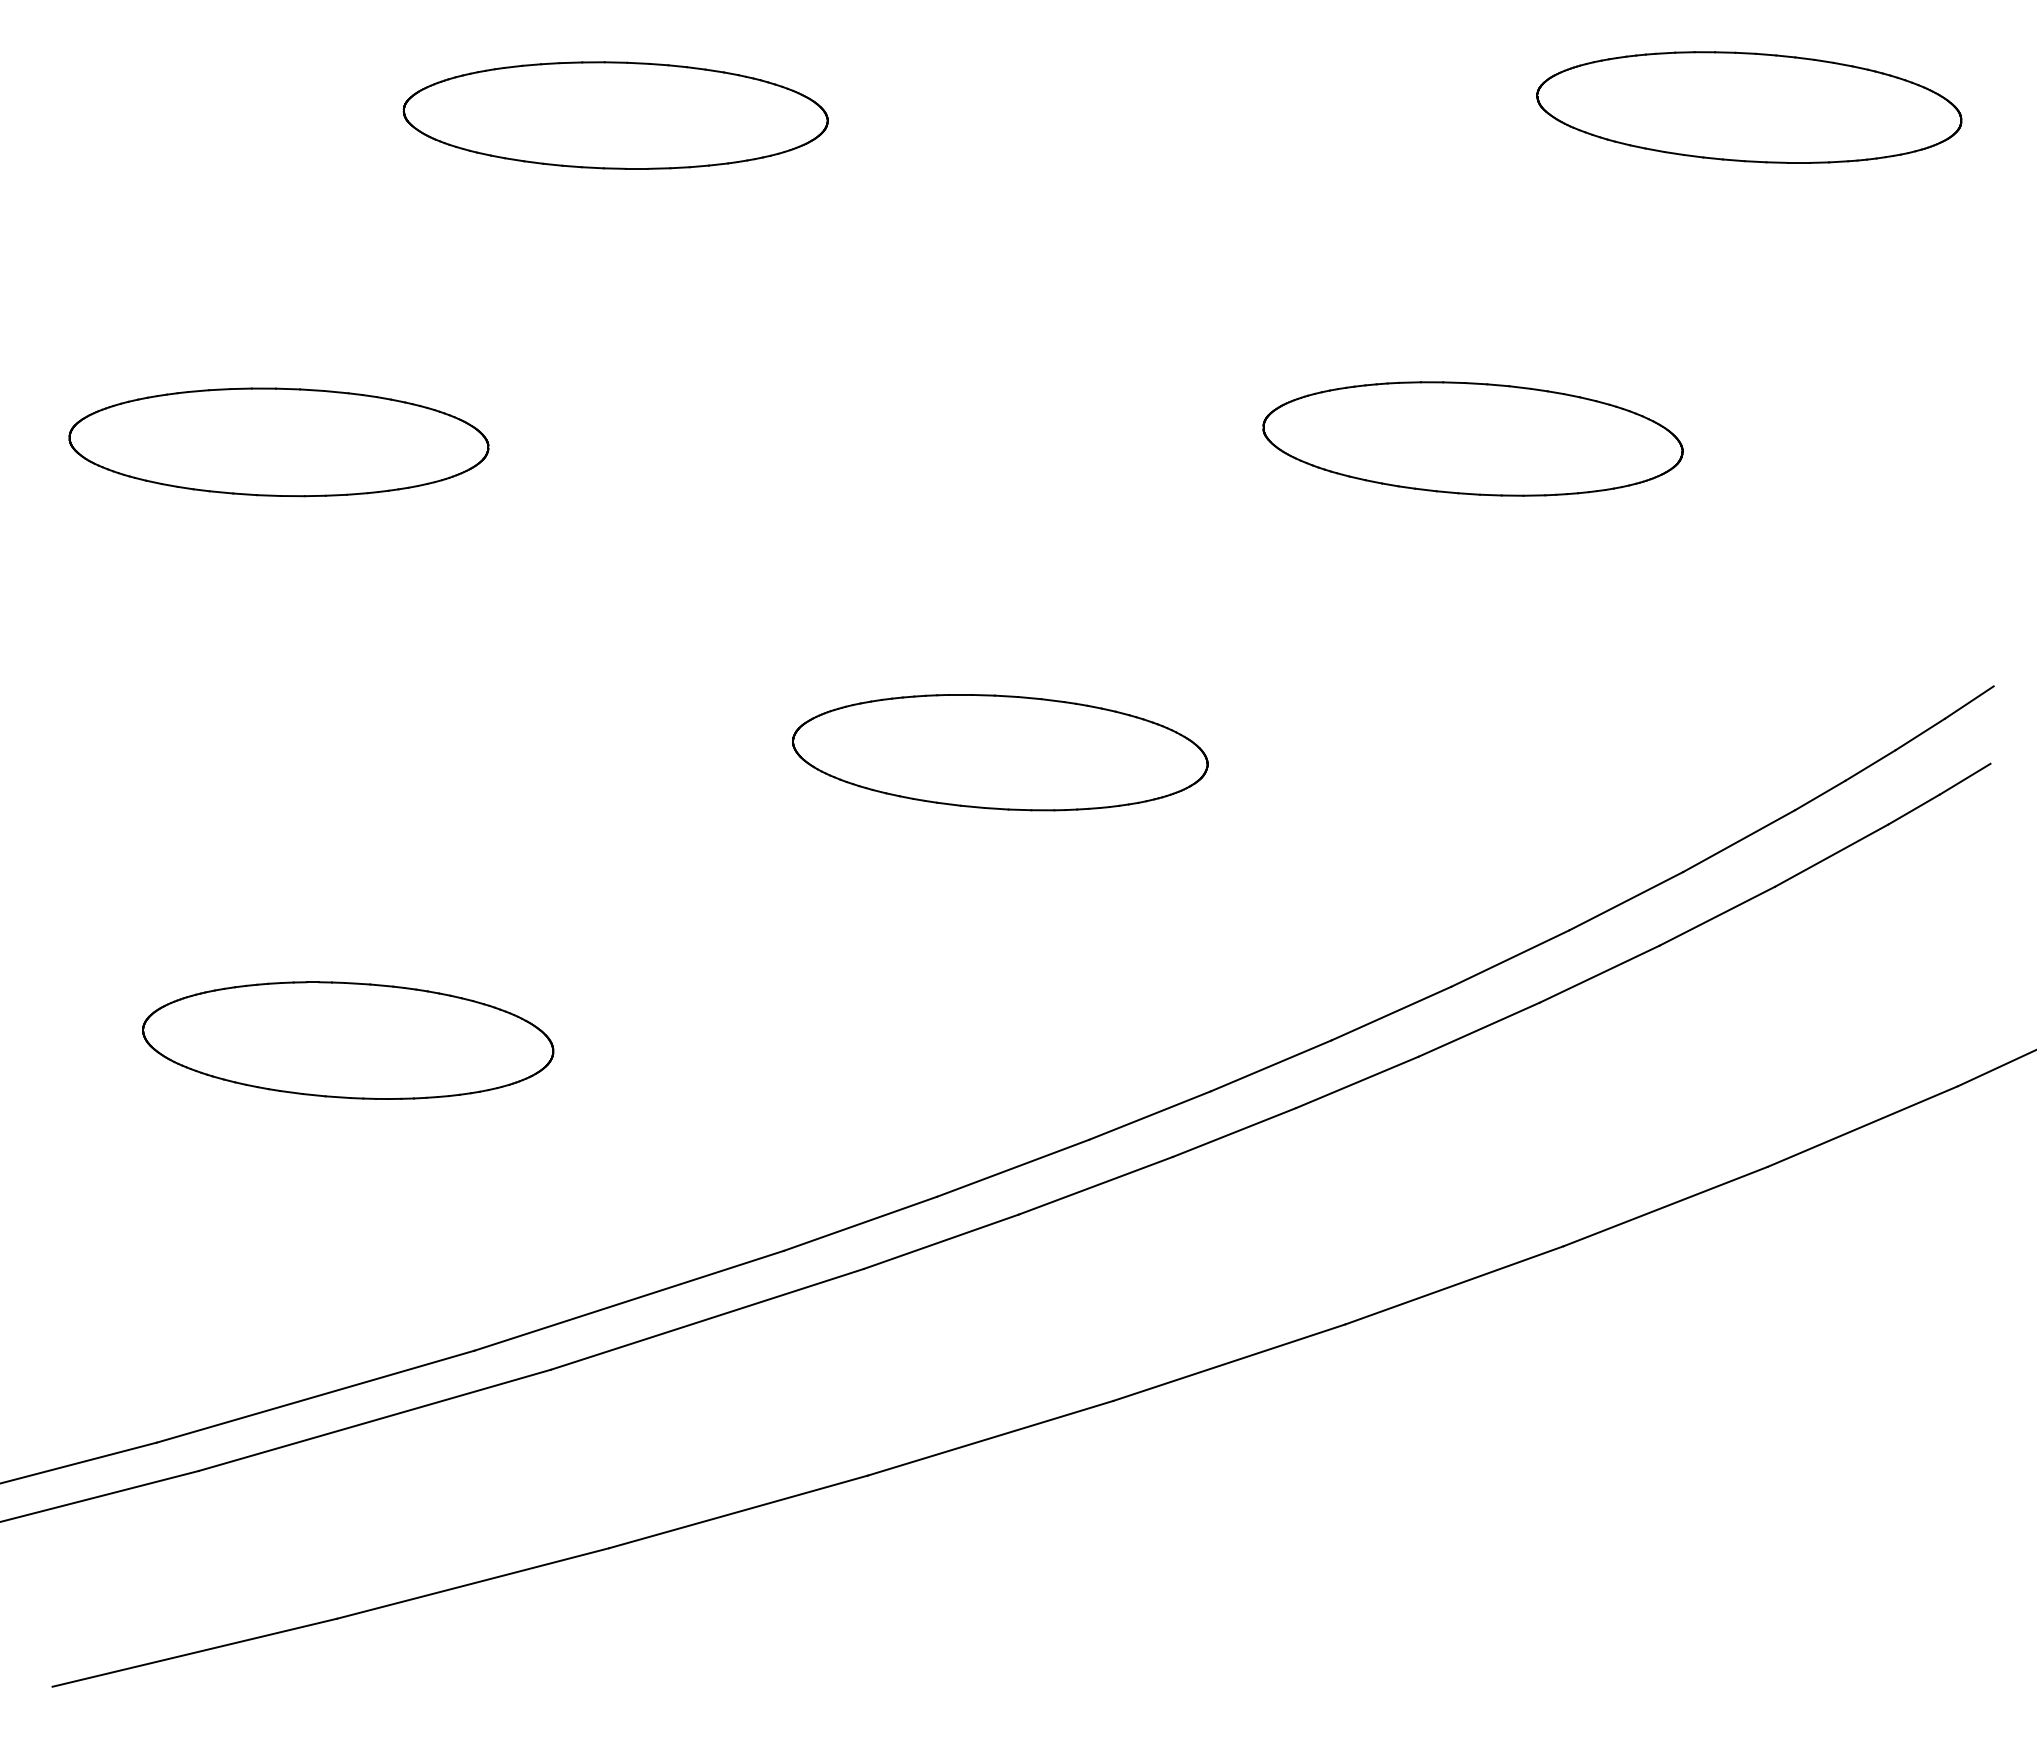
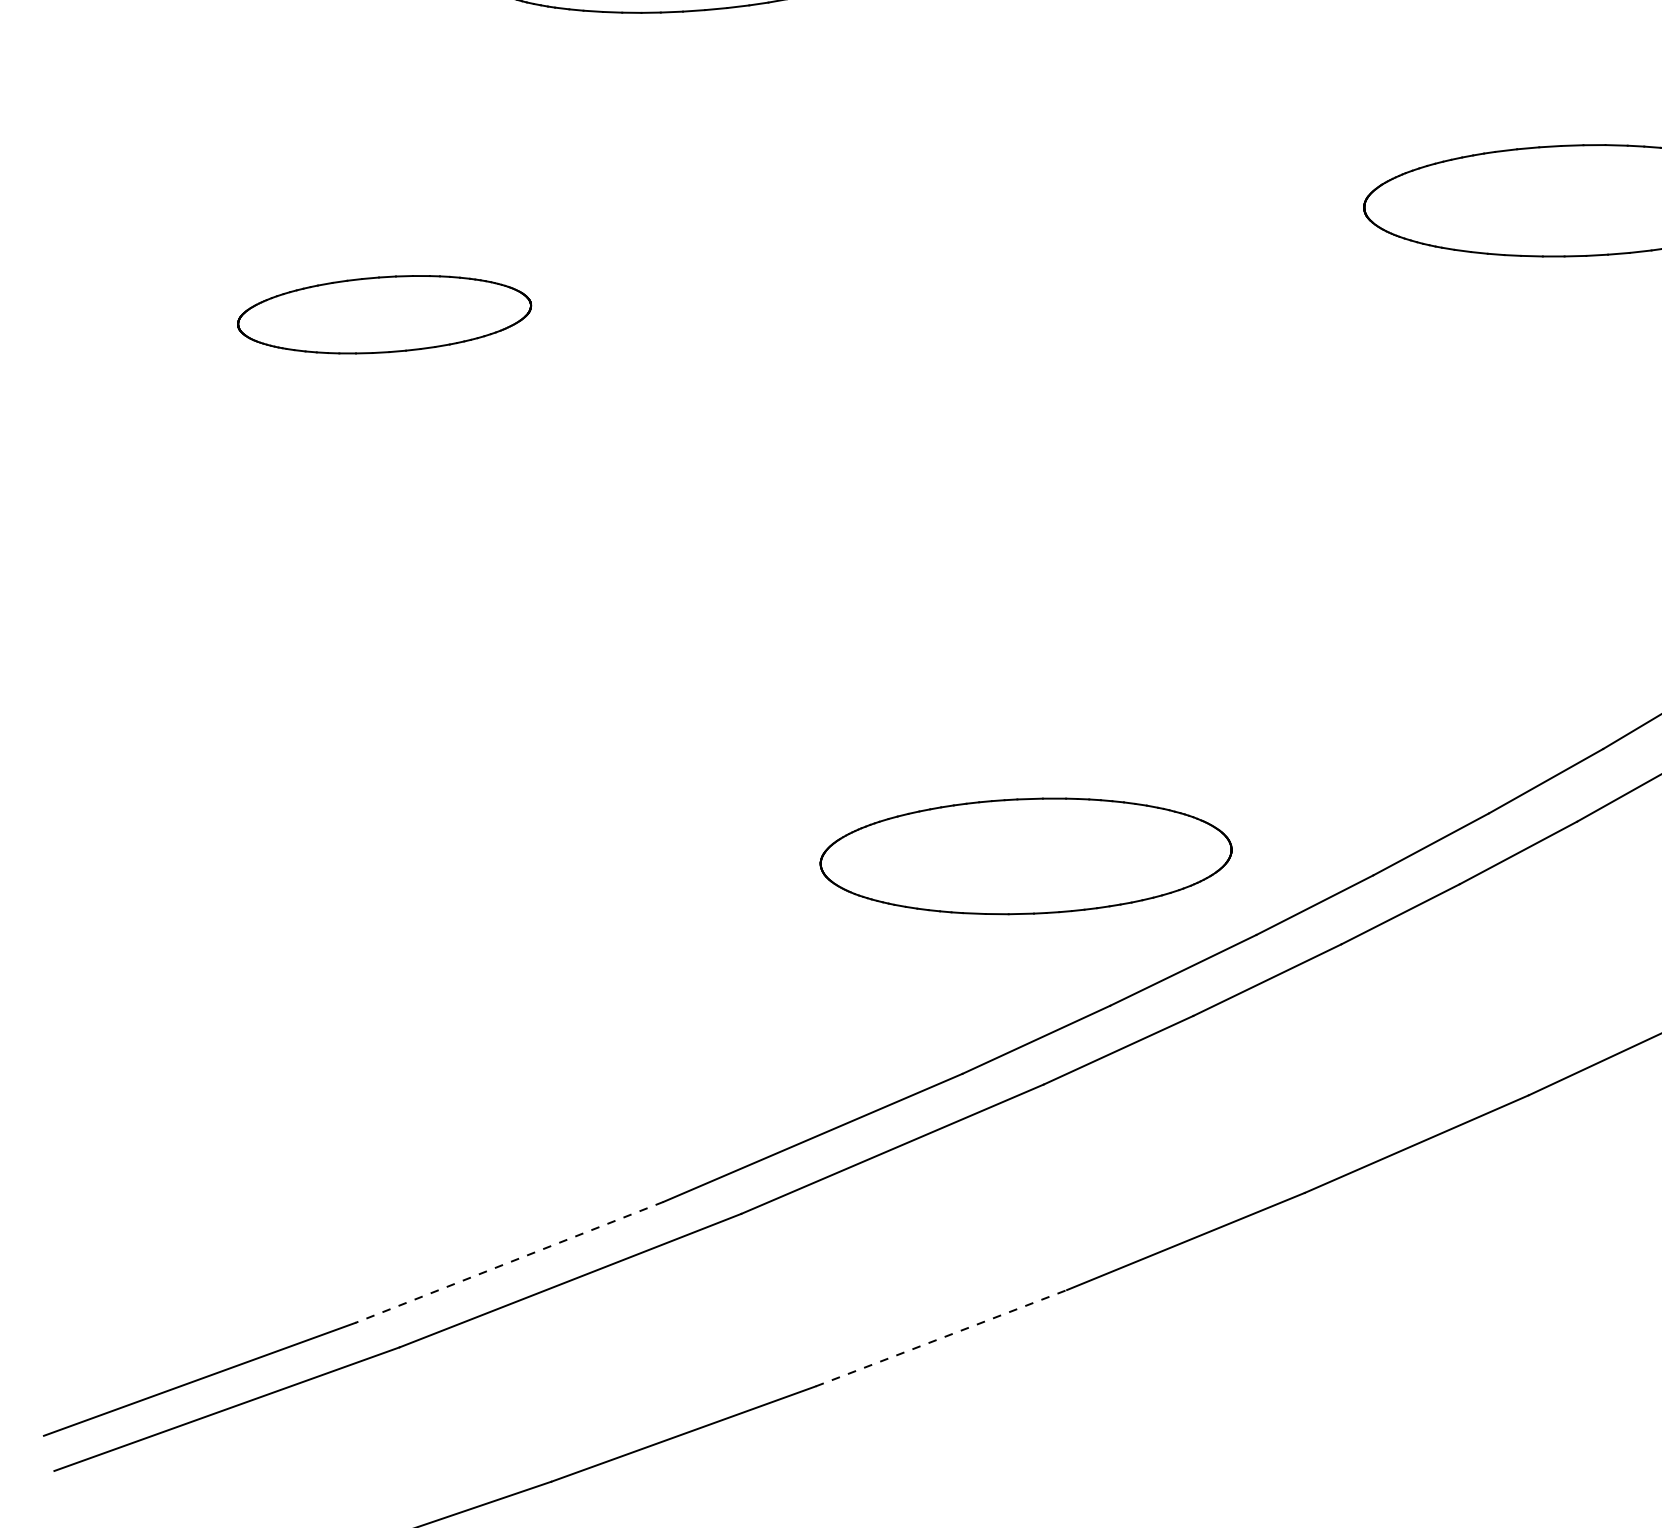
part: (278, 442) -> (384, 314), size x0.7
part: (1000, 752) -> (1132, 557), removed
part: (348, 1040) -> (1026, 856), moved
line: (315, 1396) -> (509, 1262), solid -> dashed
line: (738, 1511) -> (941, 1337), solid -> dashed

